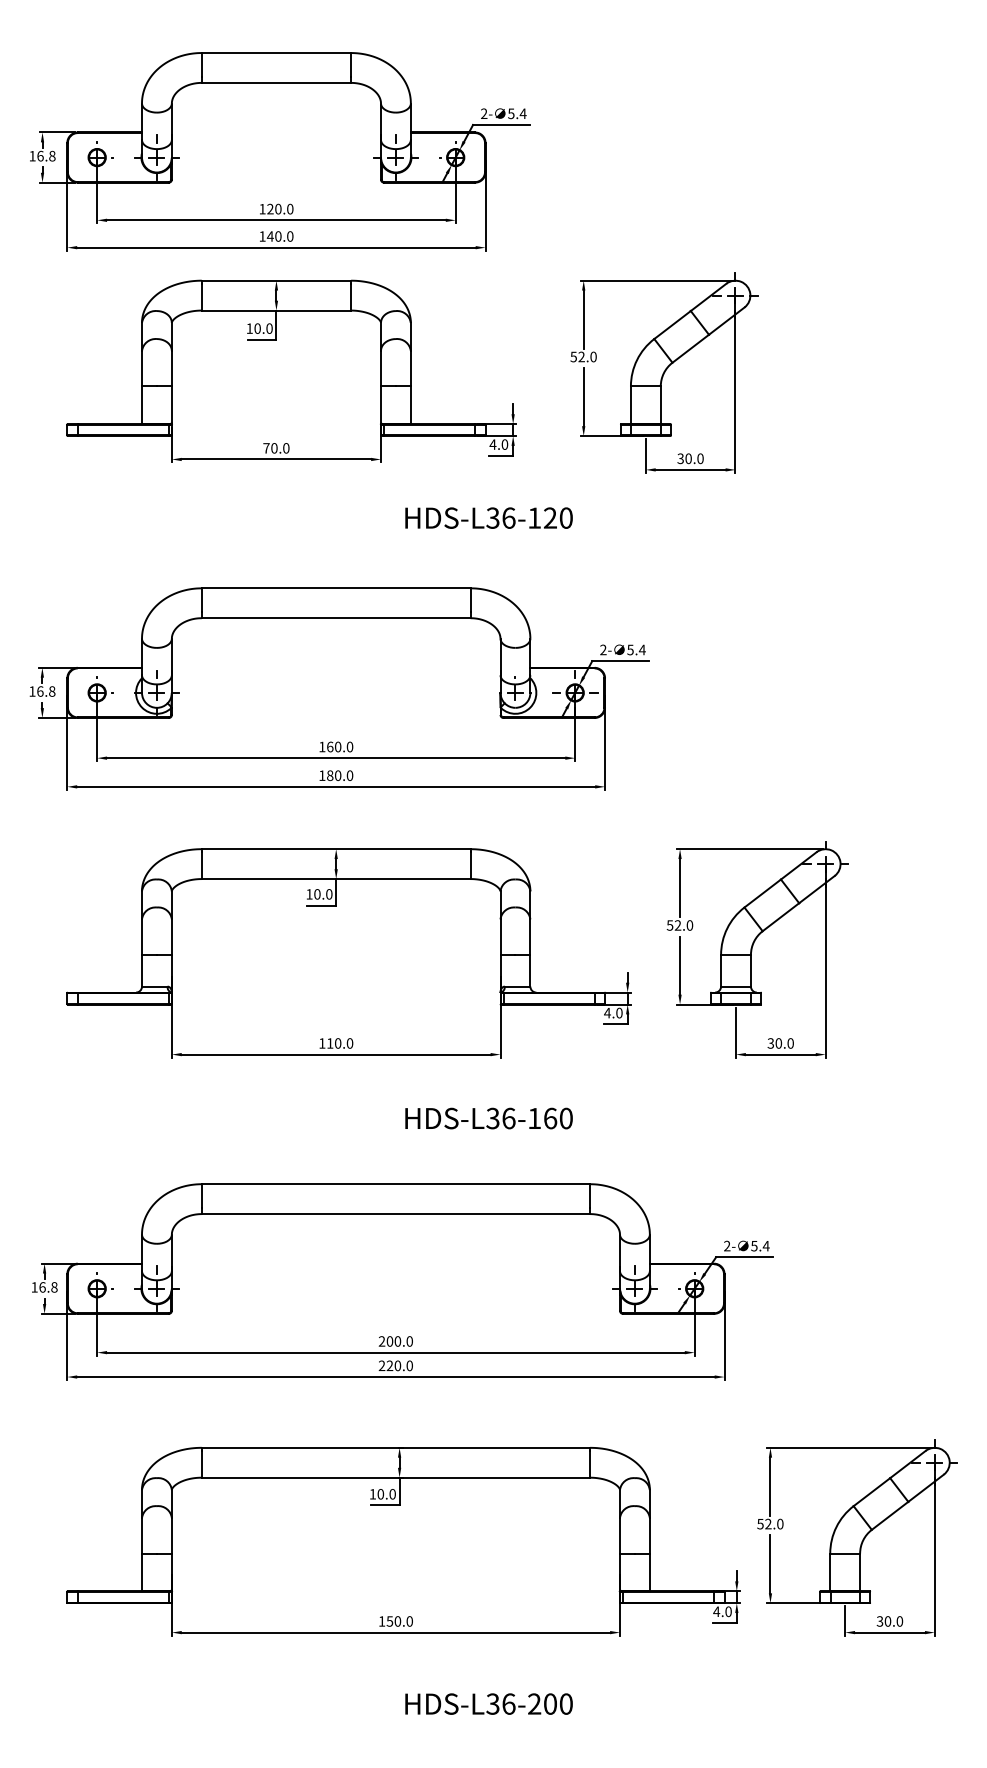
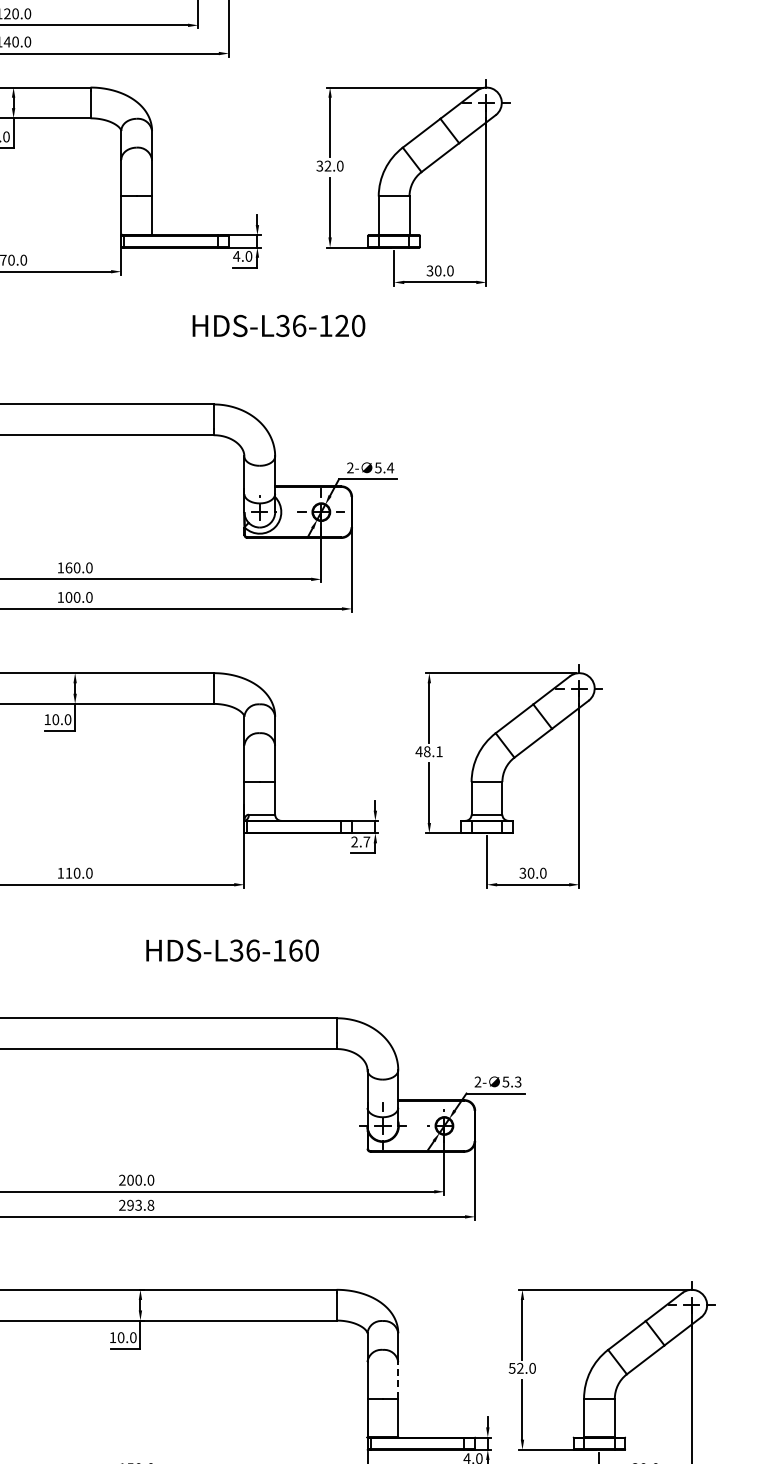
text: (573, 356) -> (319, 165), 52.0 -> 32.0
text: (488, 517) -> (278, 325), moved
text: (330, 775) -> (69, 597), 180.0 -> 100.0
text: (679, 925) -> (428, 751), 52.0 -> 48.1
text: (613, 1012) -> (360, 841), 4.0 -> 2.7
text: (765, 1245) -> (517, 1081), 5.4 -> 5.3
text: (399, 1365) -> (140, 1205), 220.0 -> 293.8
line: (649, 1535) -> (397, 1380), solid -> dashed

